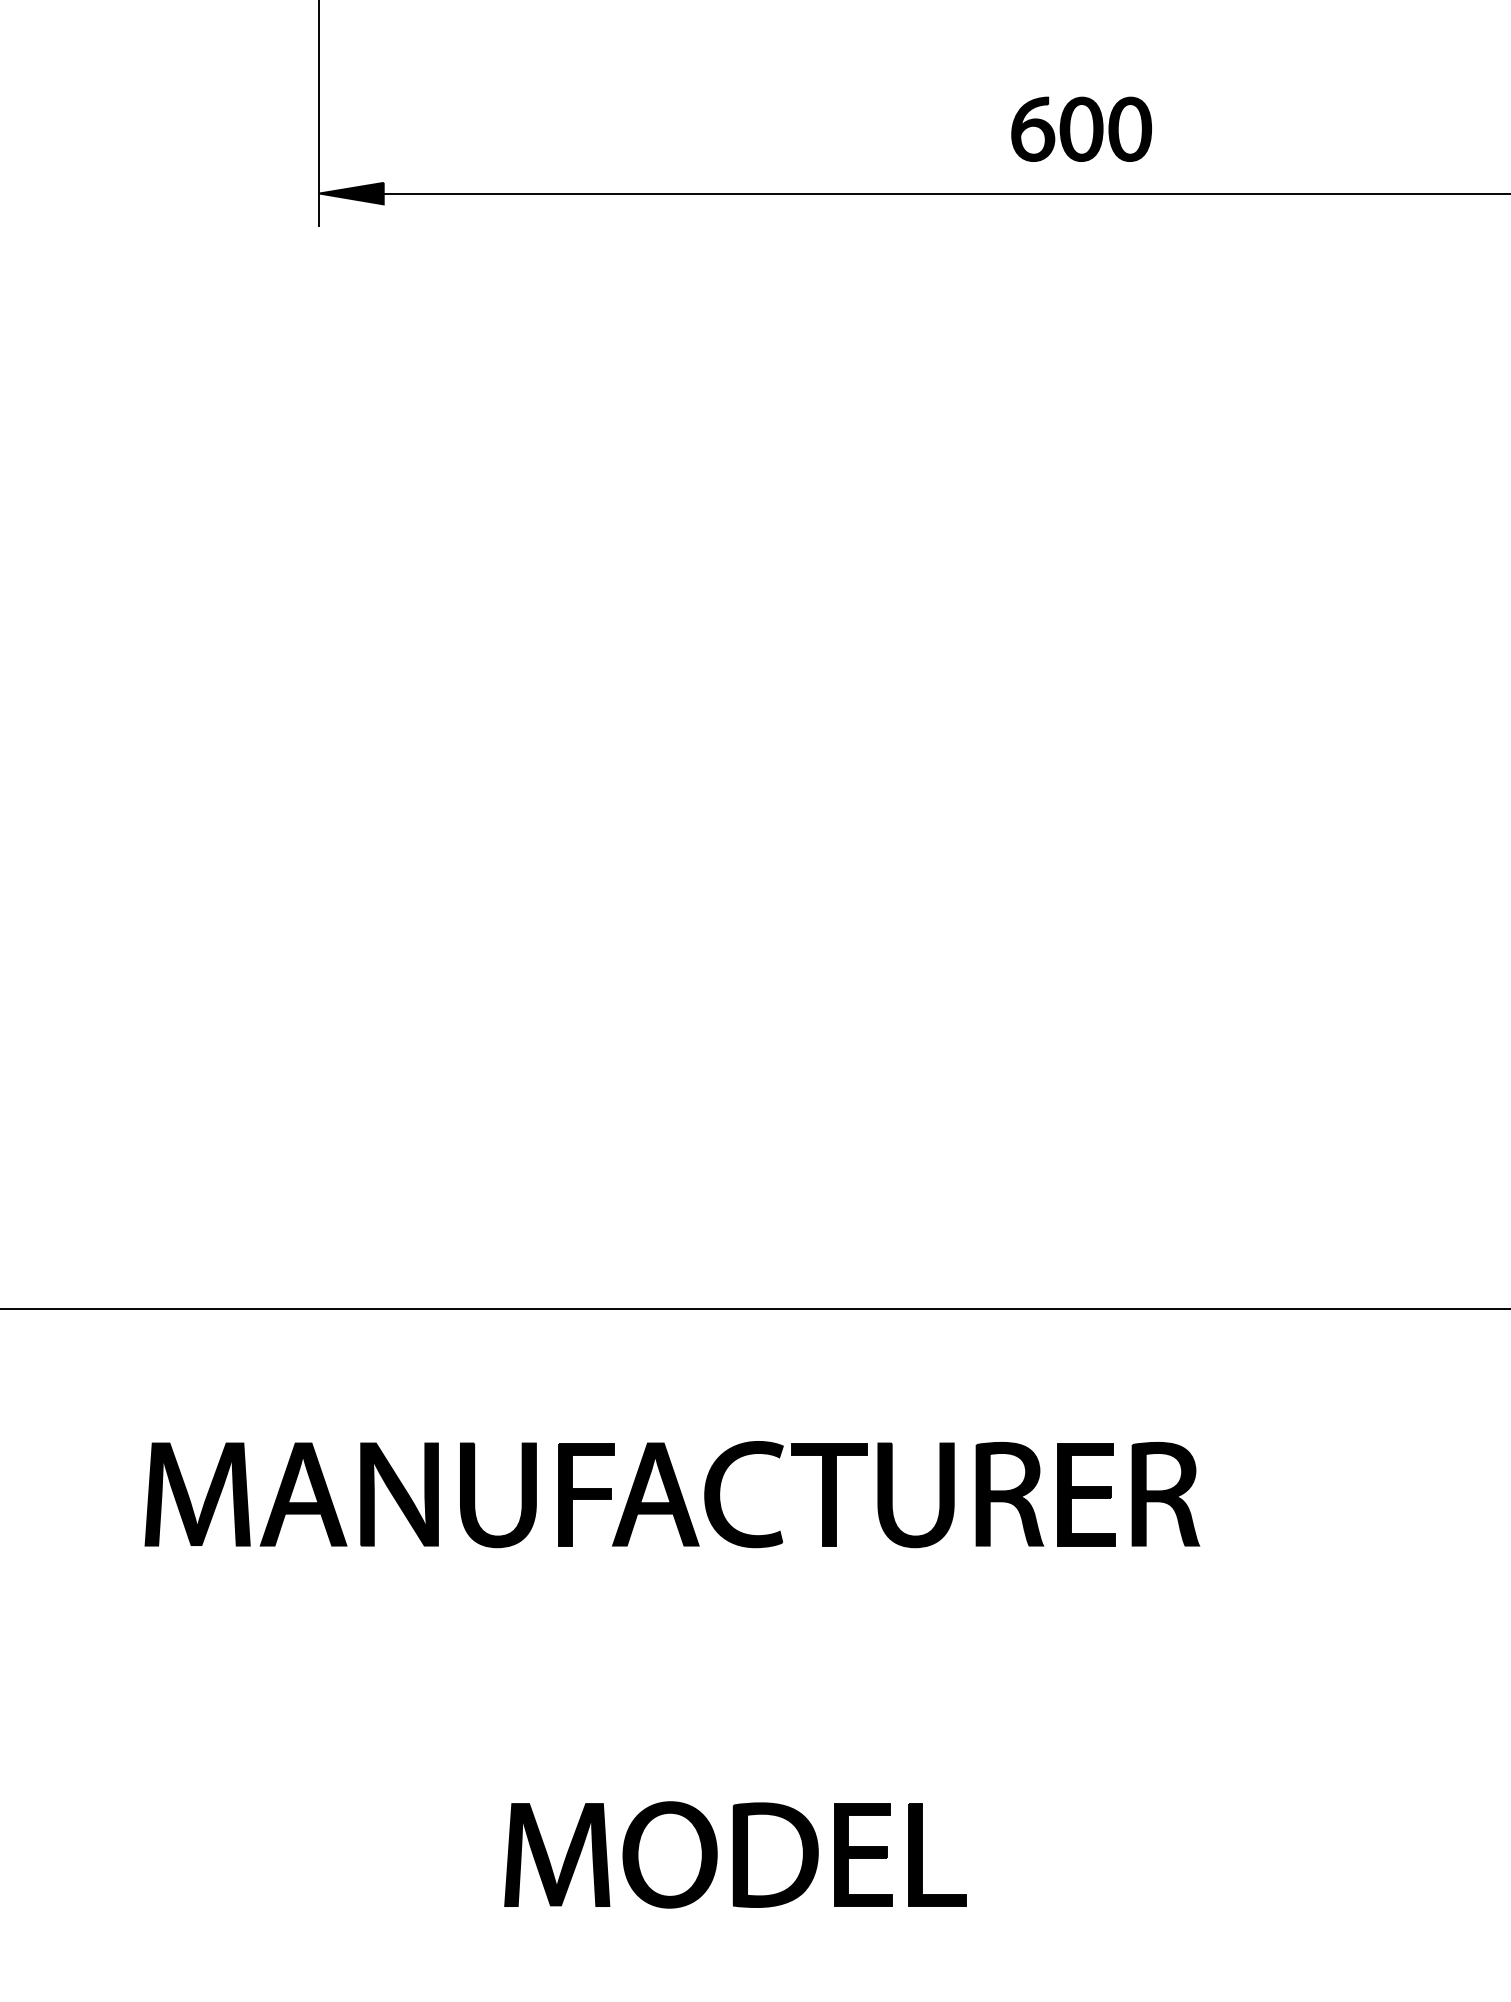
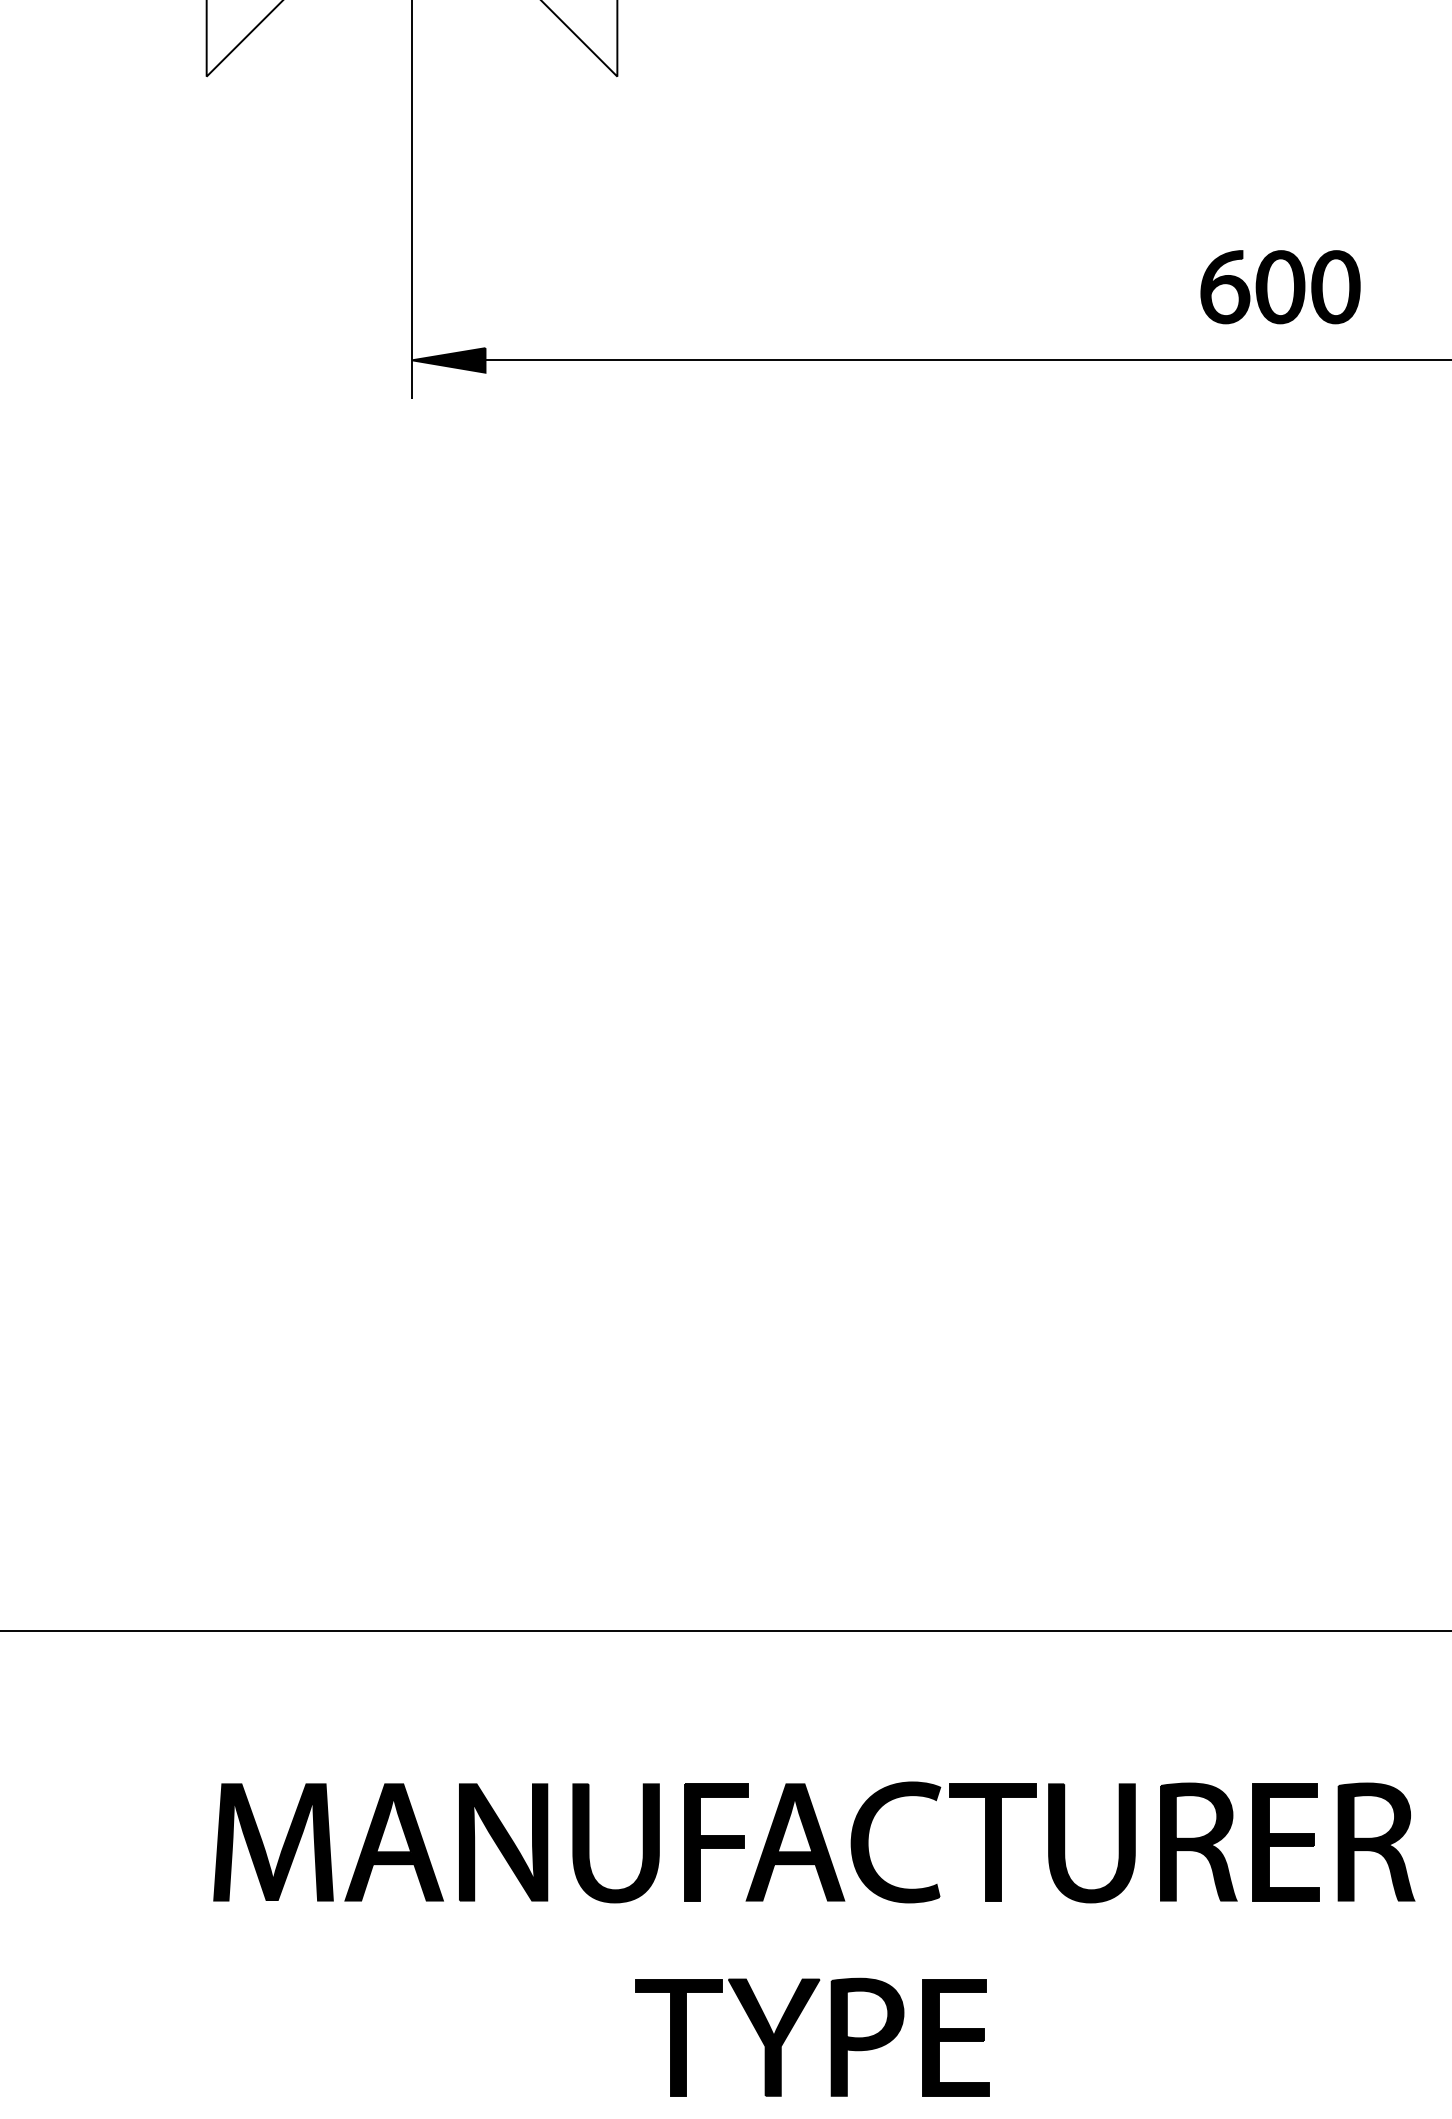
part: (686, 1665) -> (830, 2037), added

